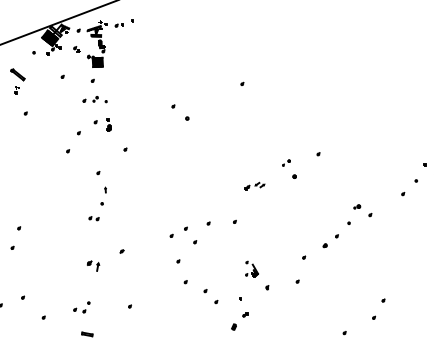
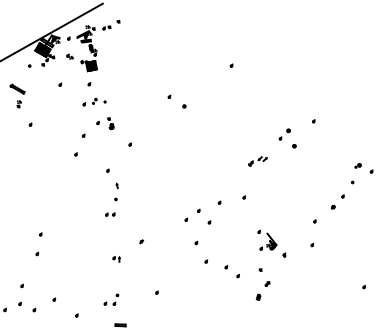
part: (286, 162) -> (284, 133), size x1.67
part: (93, 265) -> (116, 259), size x0.62
part: (251, 268) -> (266, 239), size x1.43

